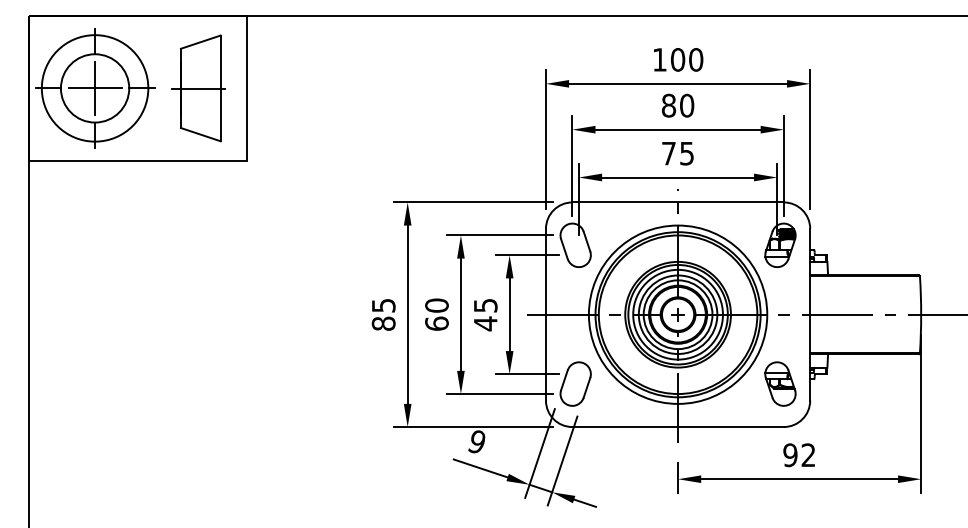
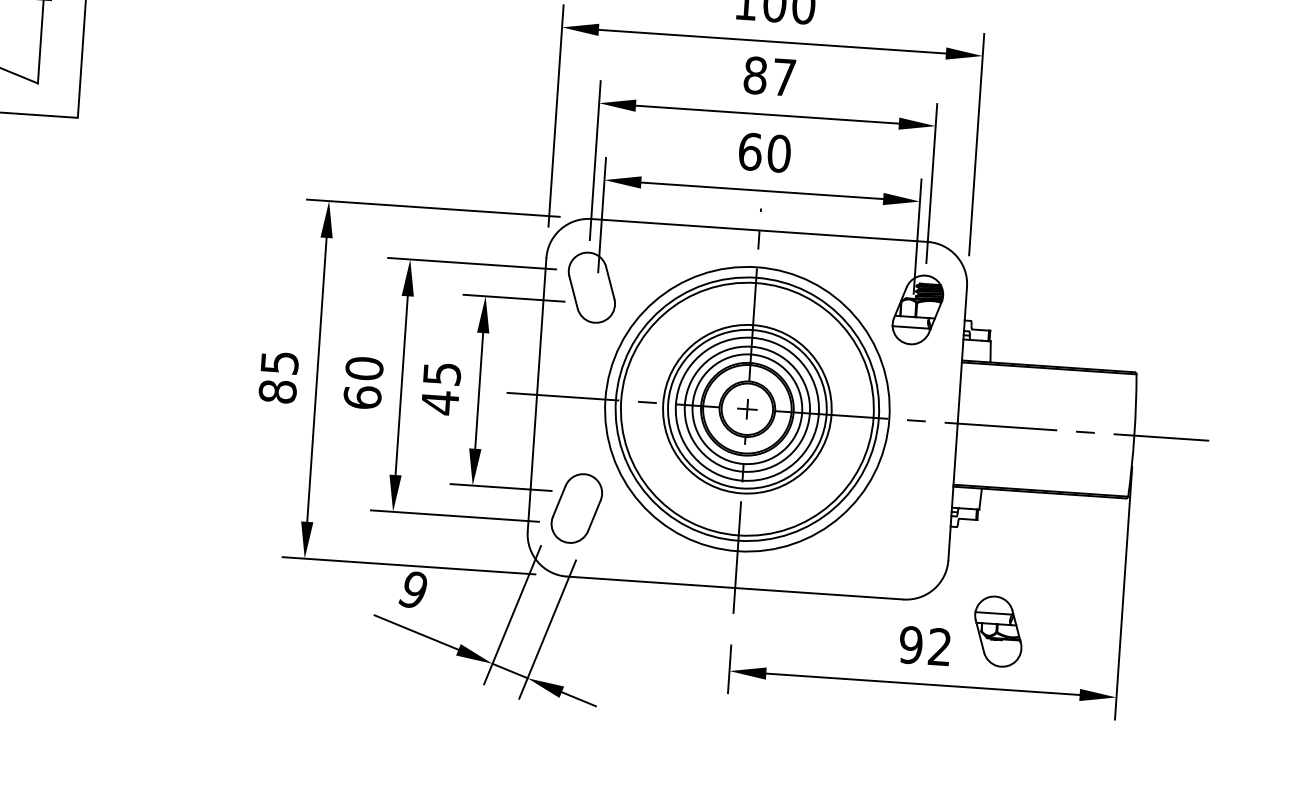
text: (687, 105) -> (785, 77), 80 -> 87
text: (678, 153) -> (765, 152), 75 -> 60
part: (780, 383) -> (998, 630), moved

